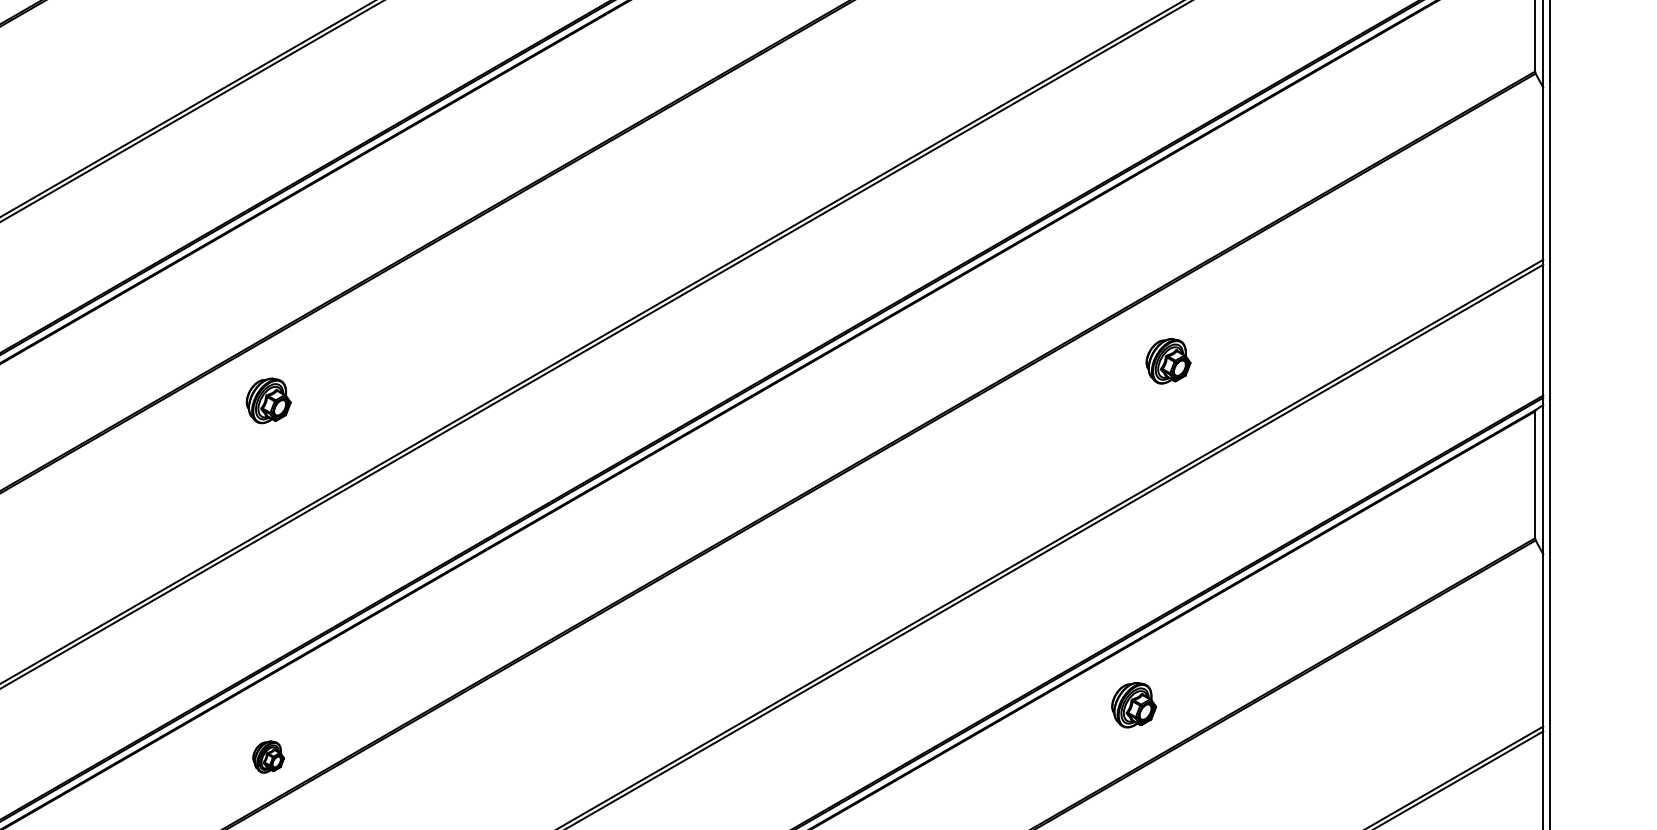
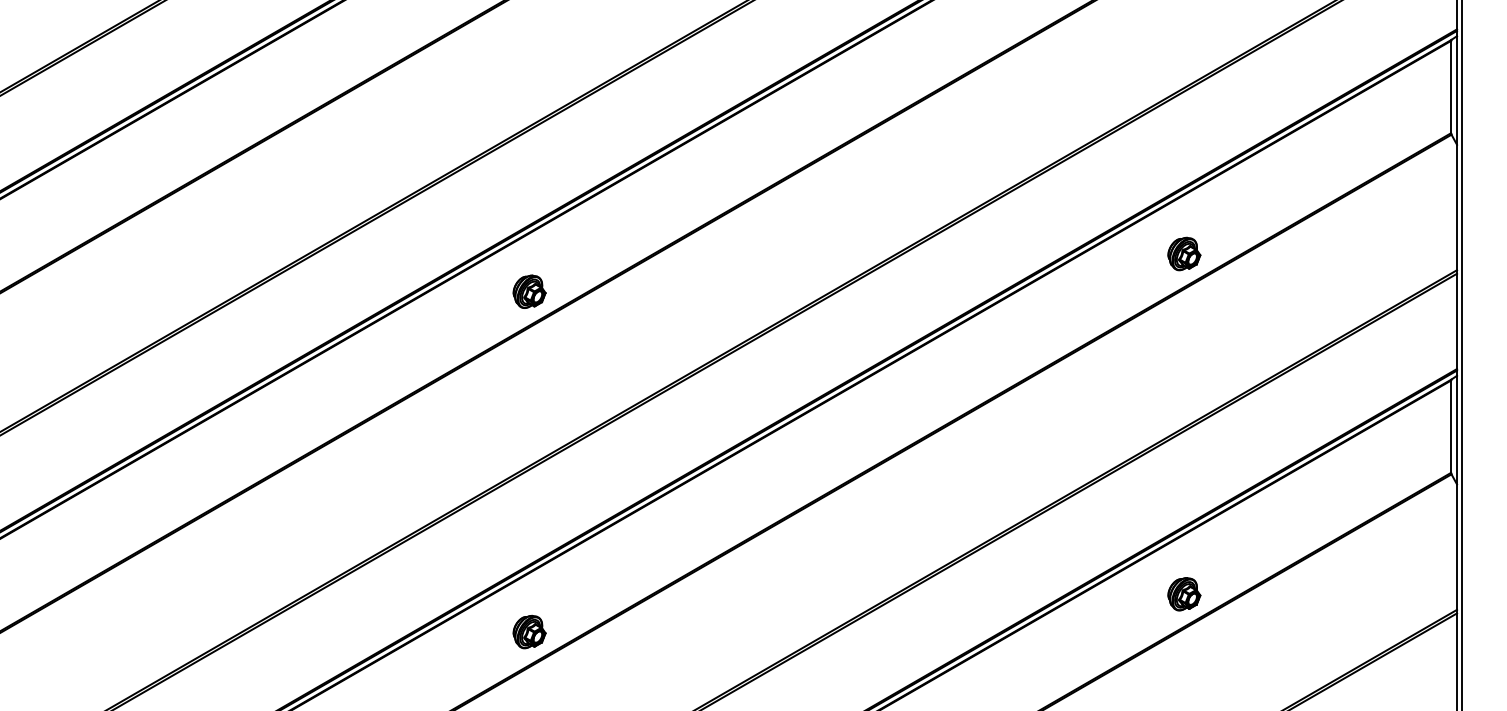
part: (1168, 360) -> (1184, 253), moved
part: (268, 400) -> (529, 291), moved
part: (1134, 705) -> (1184, 594), moved
part: (268, 756) -> (529, 631), size x1.43

